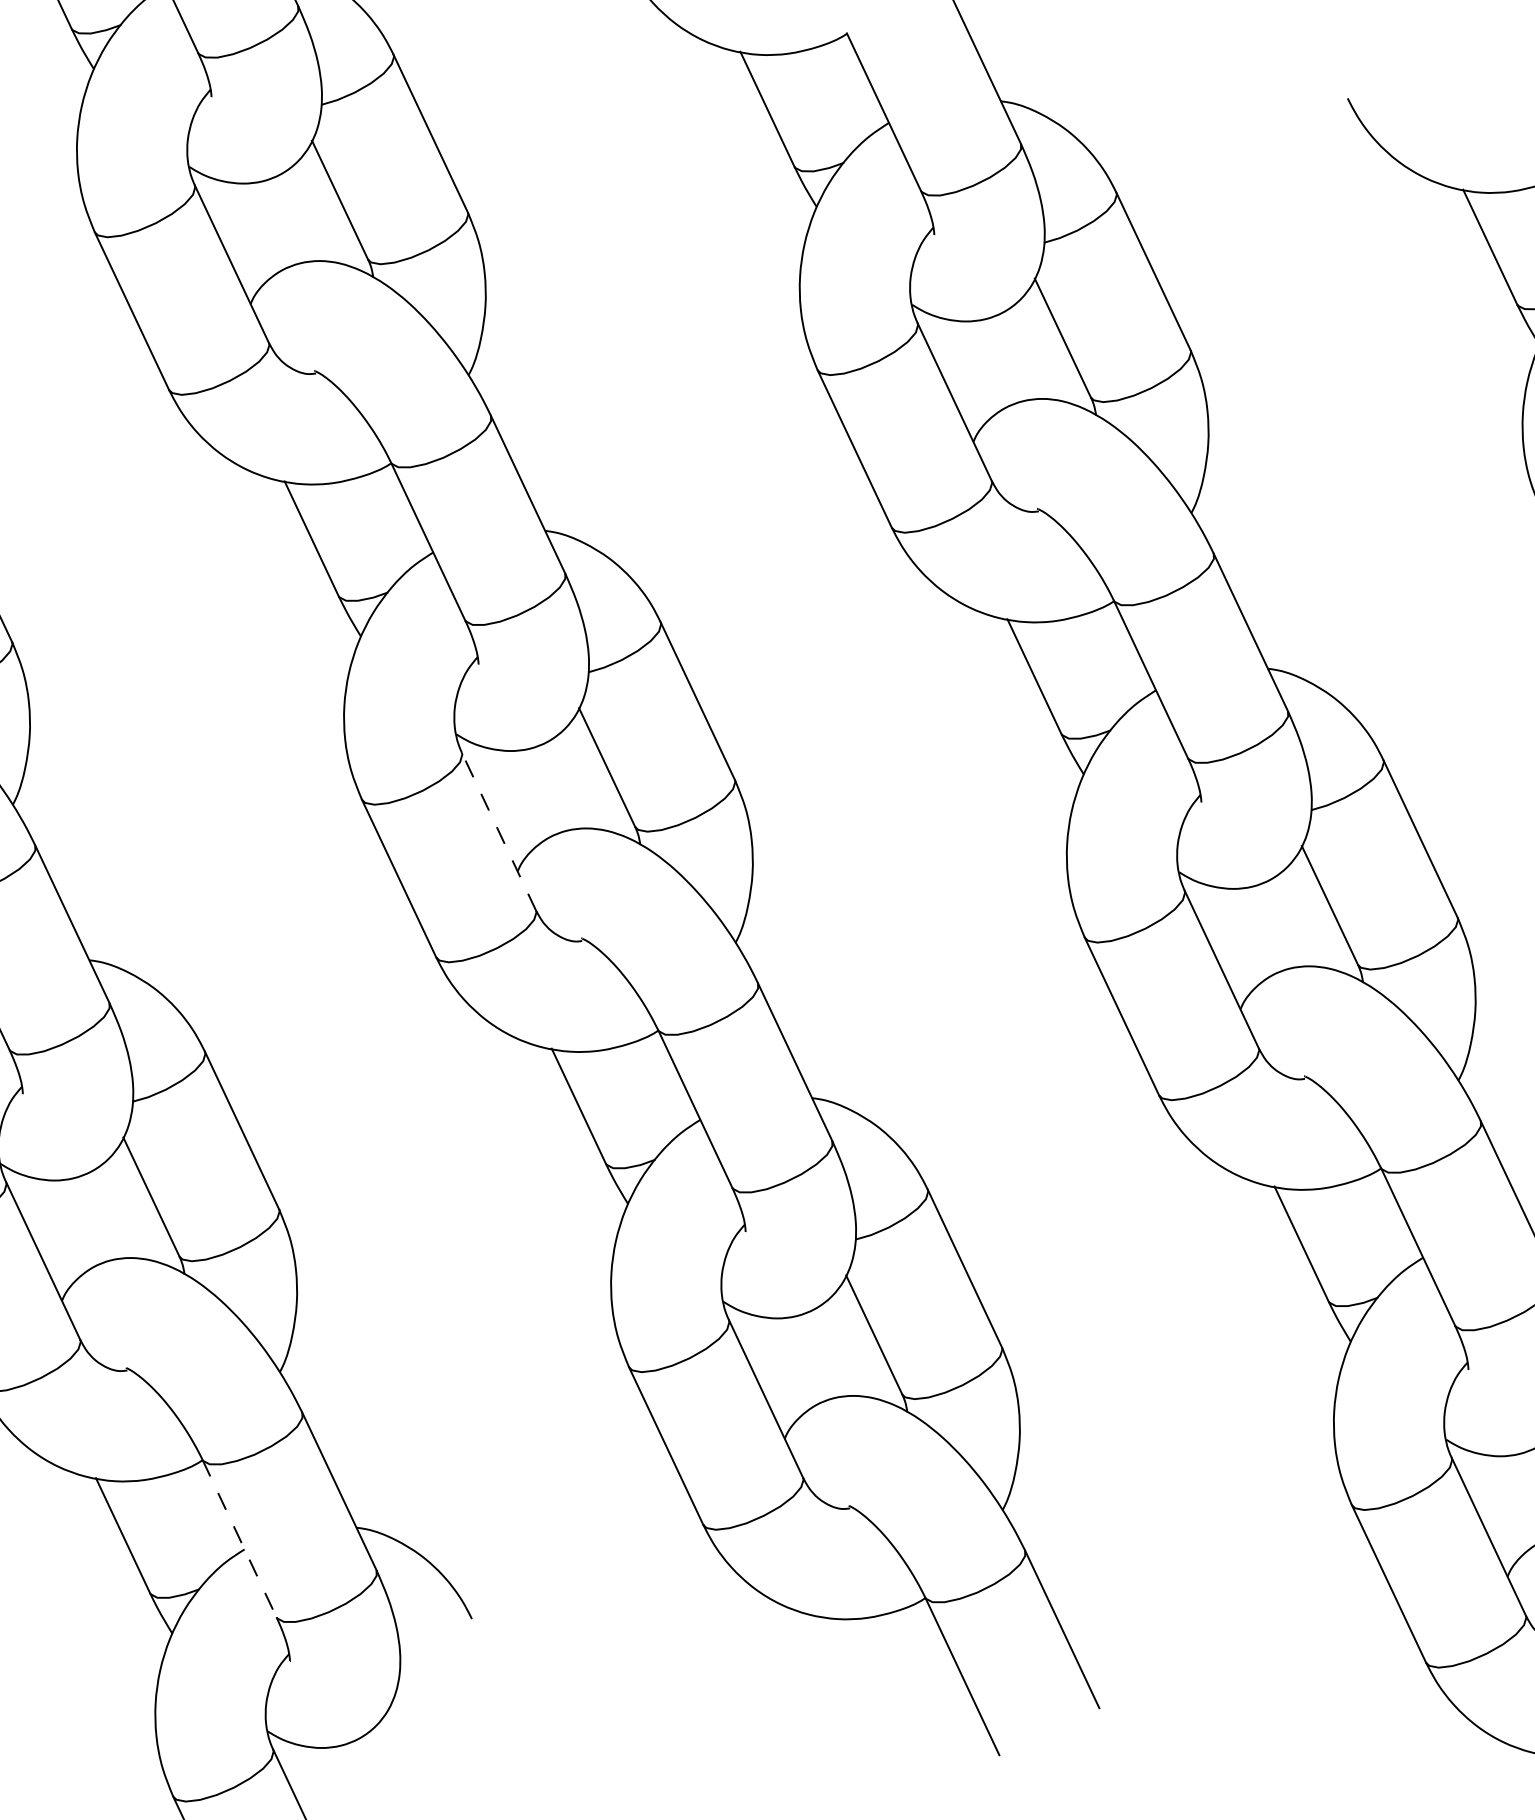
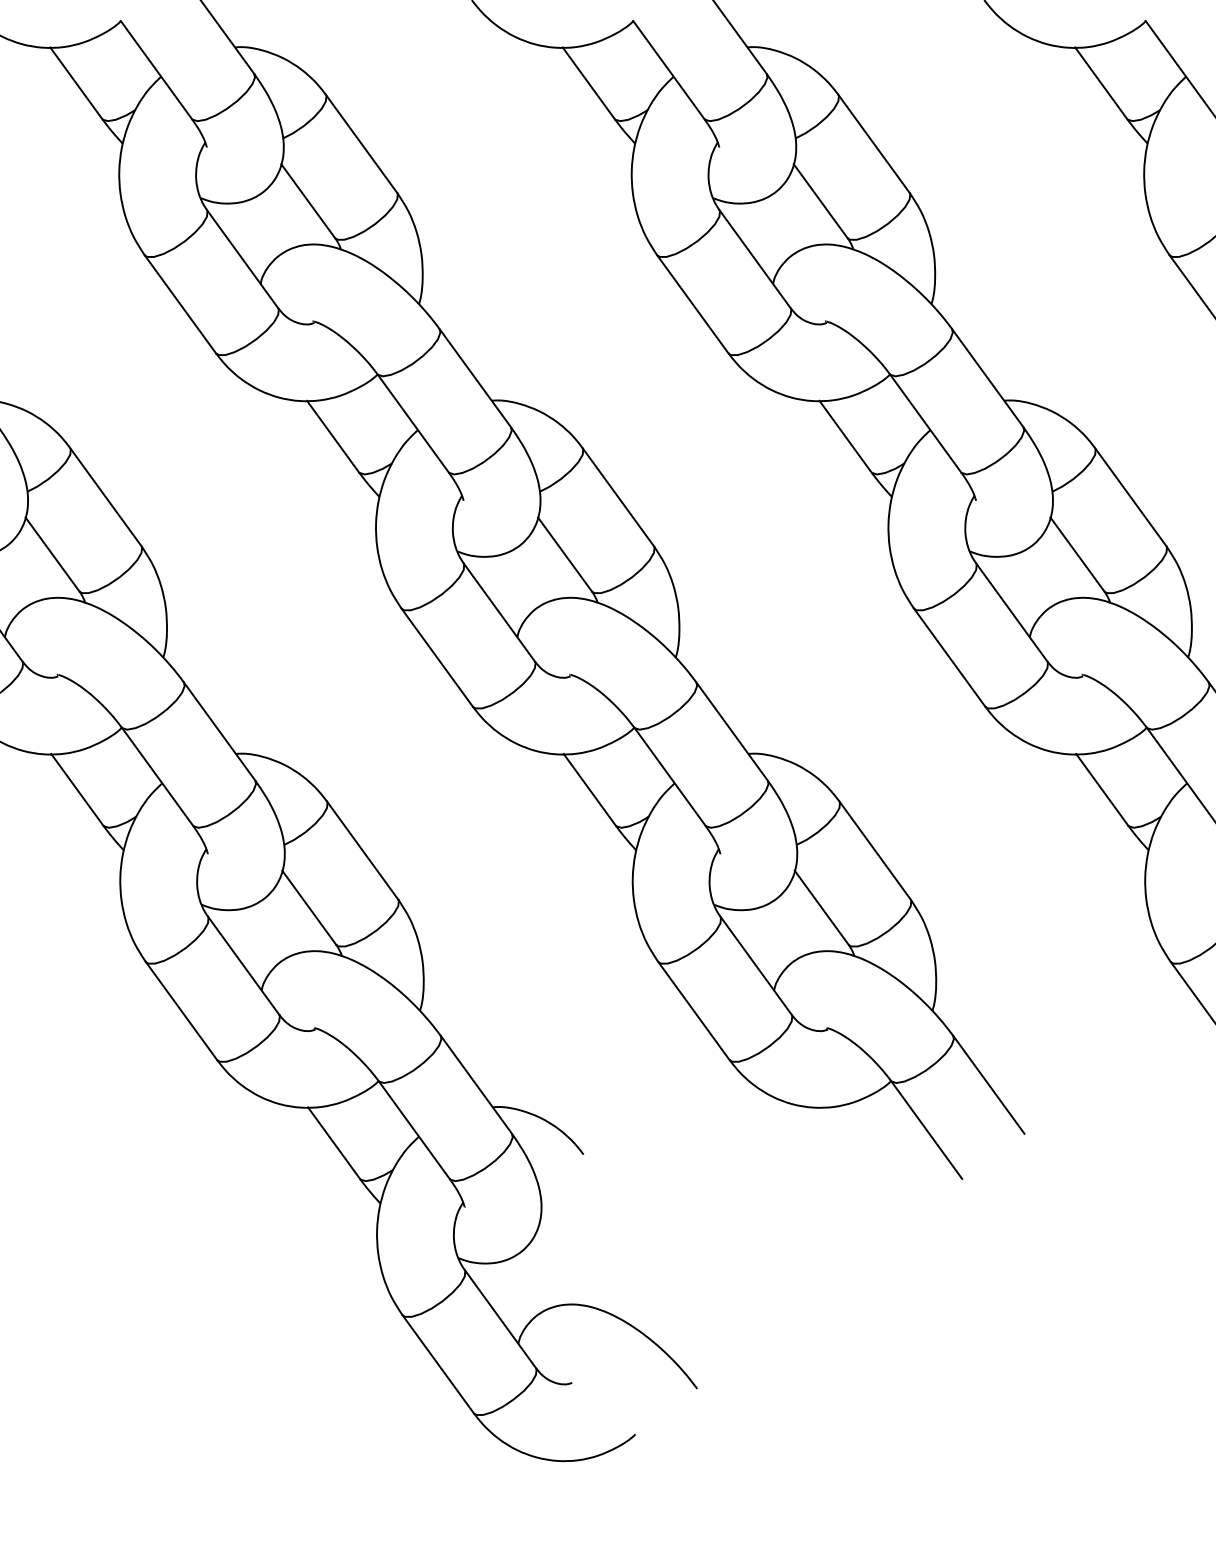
line: (499, 831) -> (499, 612), dashed -> solid
line: (240, 1538) -> (414, 1129), dashed -> solid

